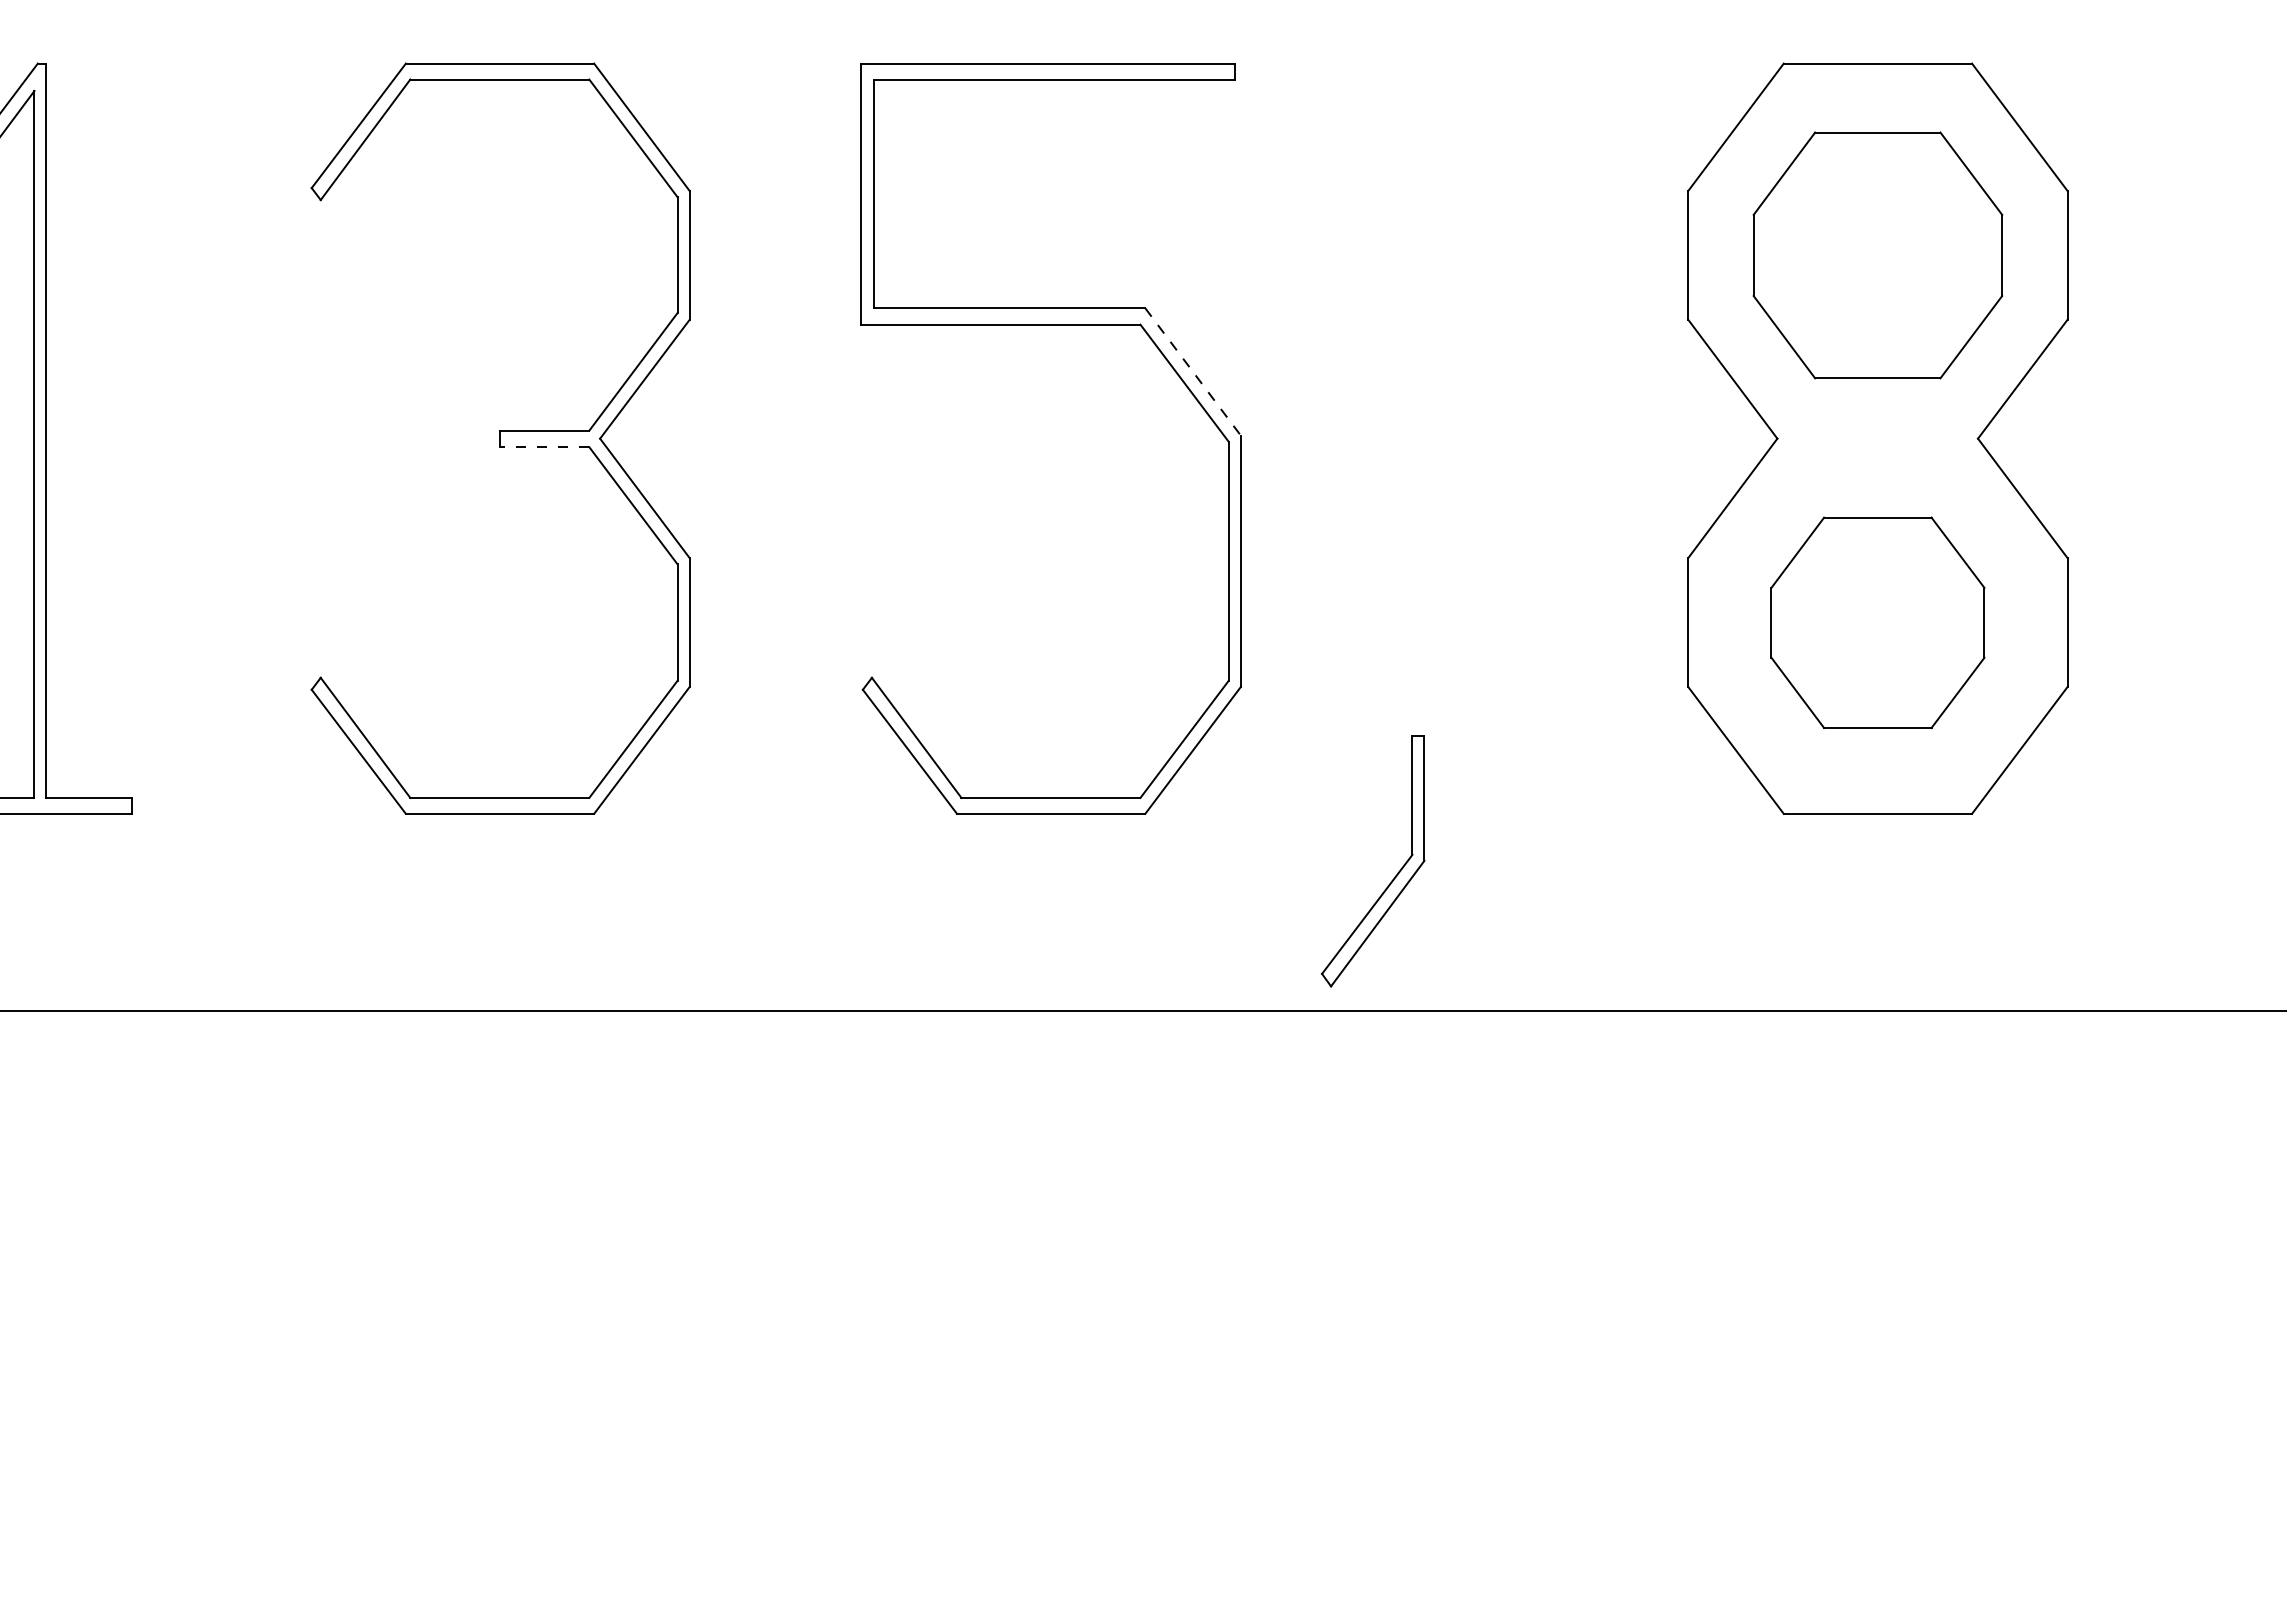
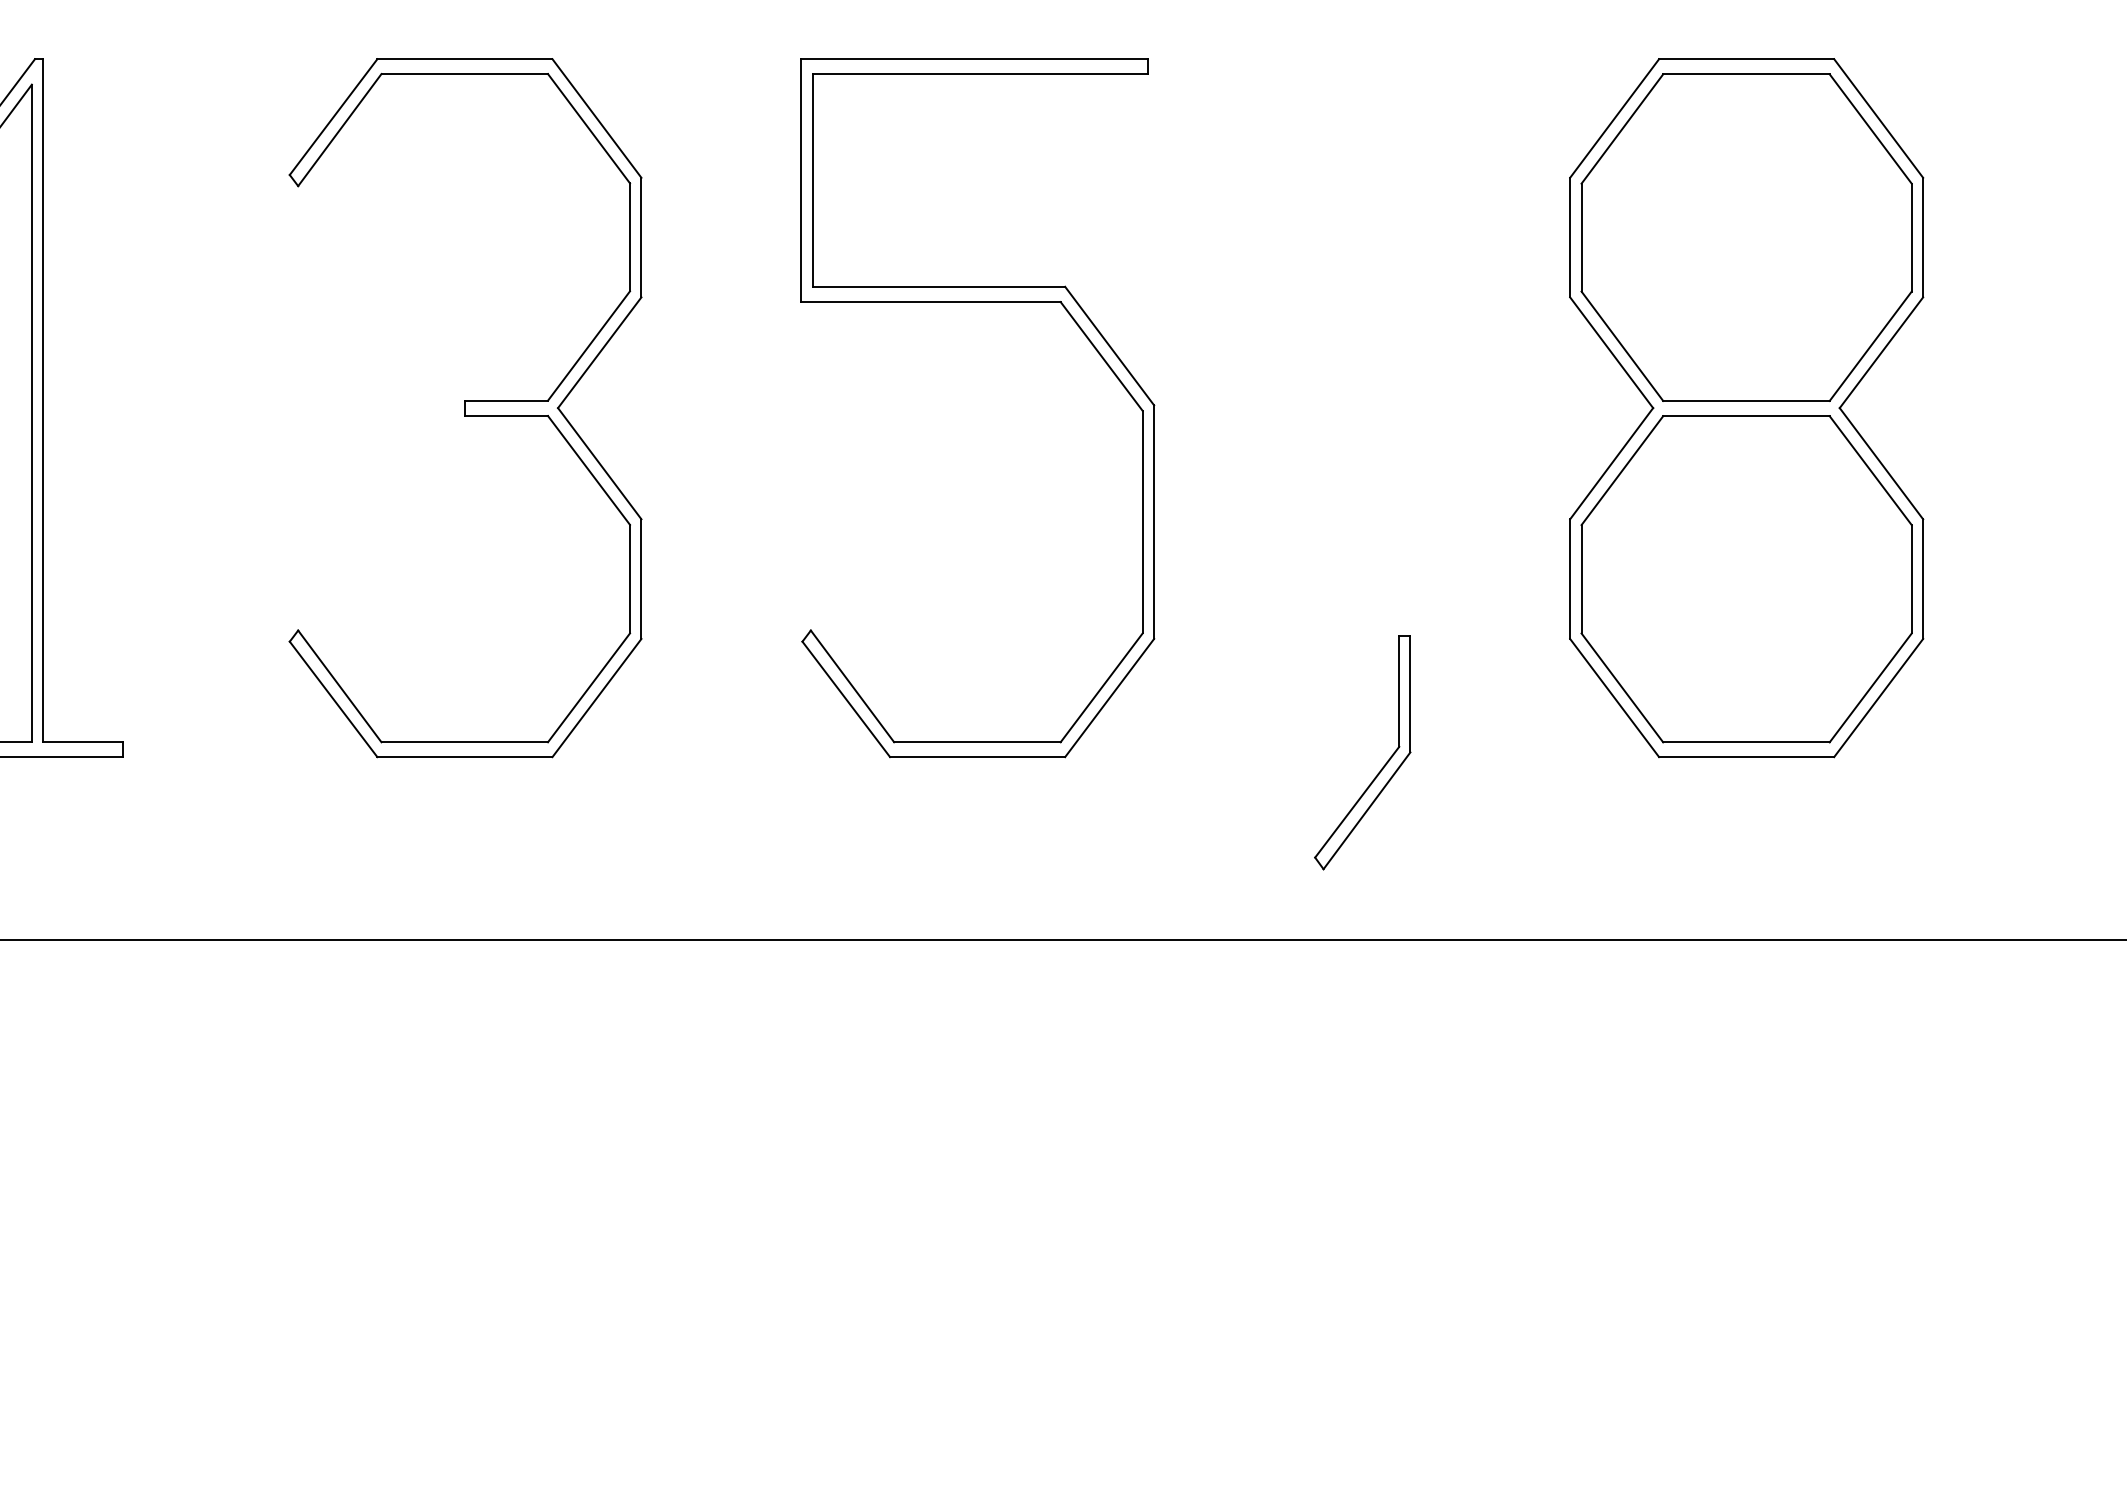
part: (1877, 255) -> (1746, 237), size x1.43
line: (1193, 372) -> (1110, 346), dashed -> solid
line: (544, 447) -> (506, 416), dashed -> solid
part: (1877, 622) -> (1746, 579), size x1.67
part: (1394, 876) -> (1382, 766), moved

